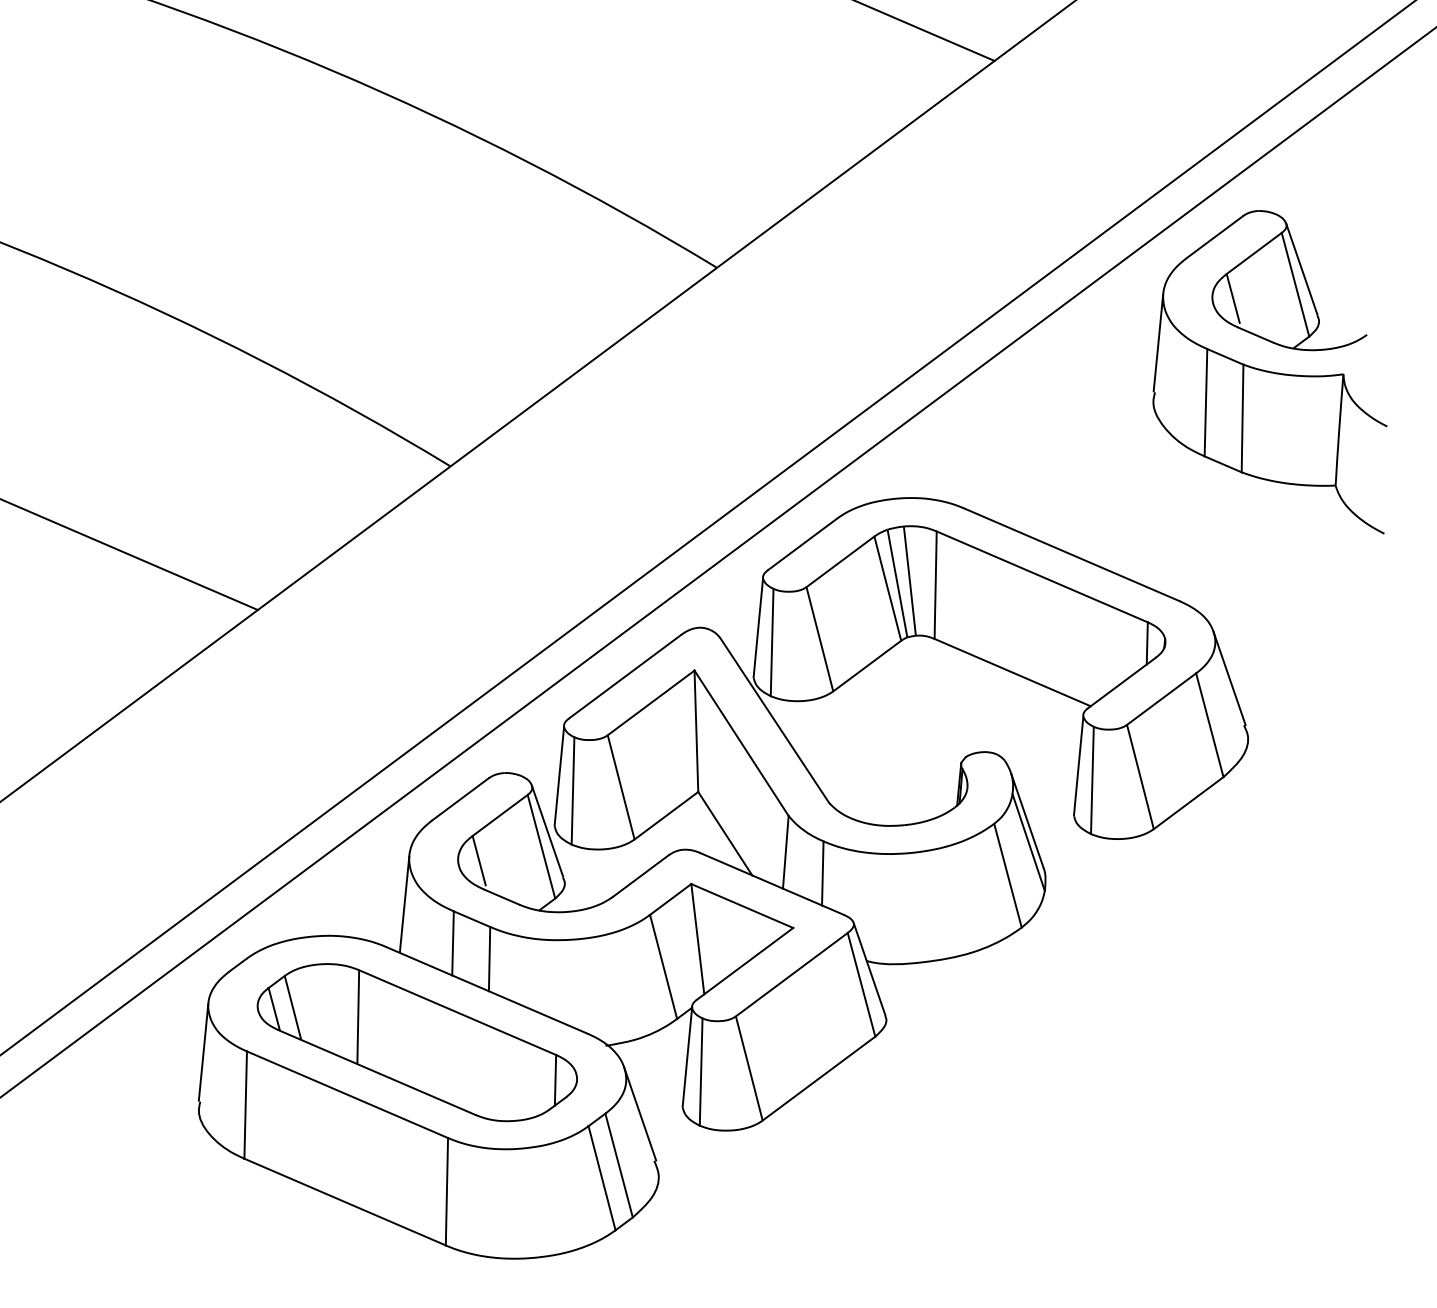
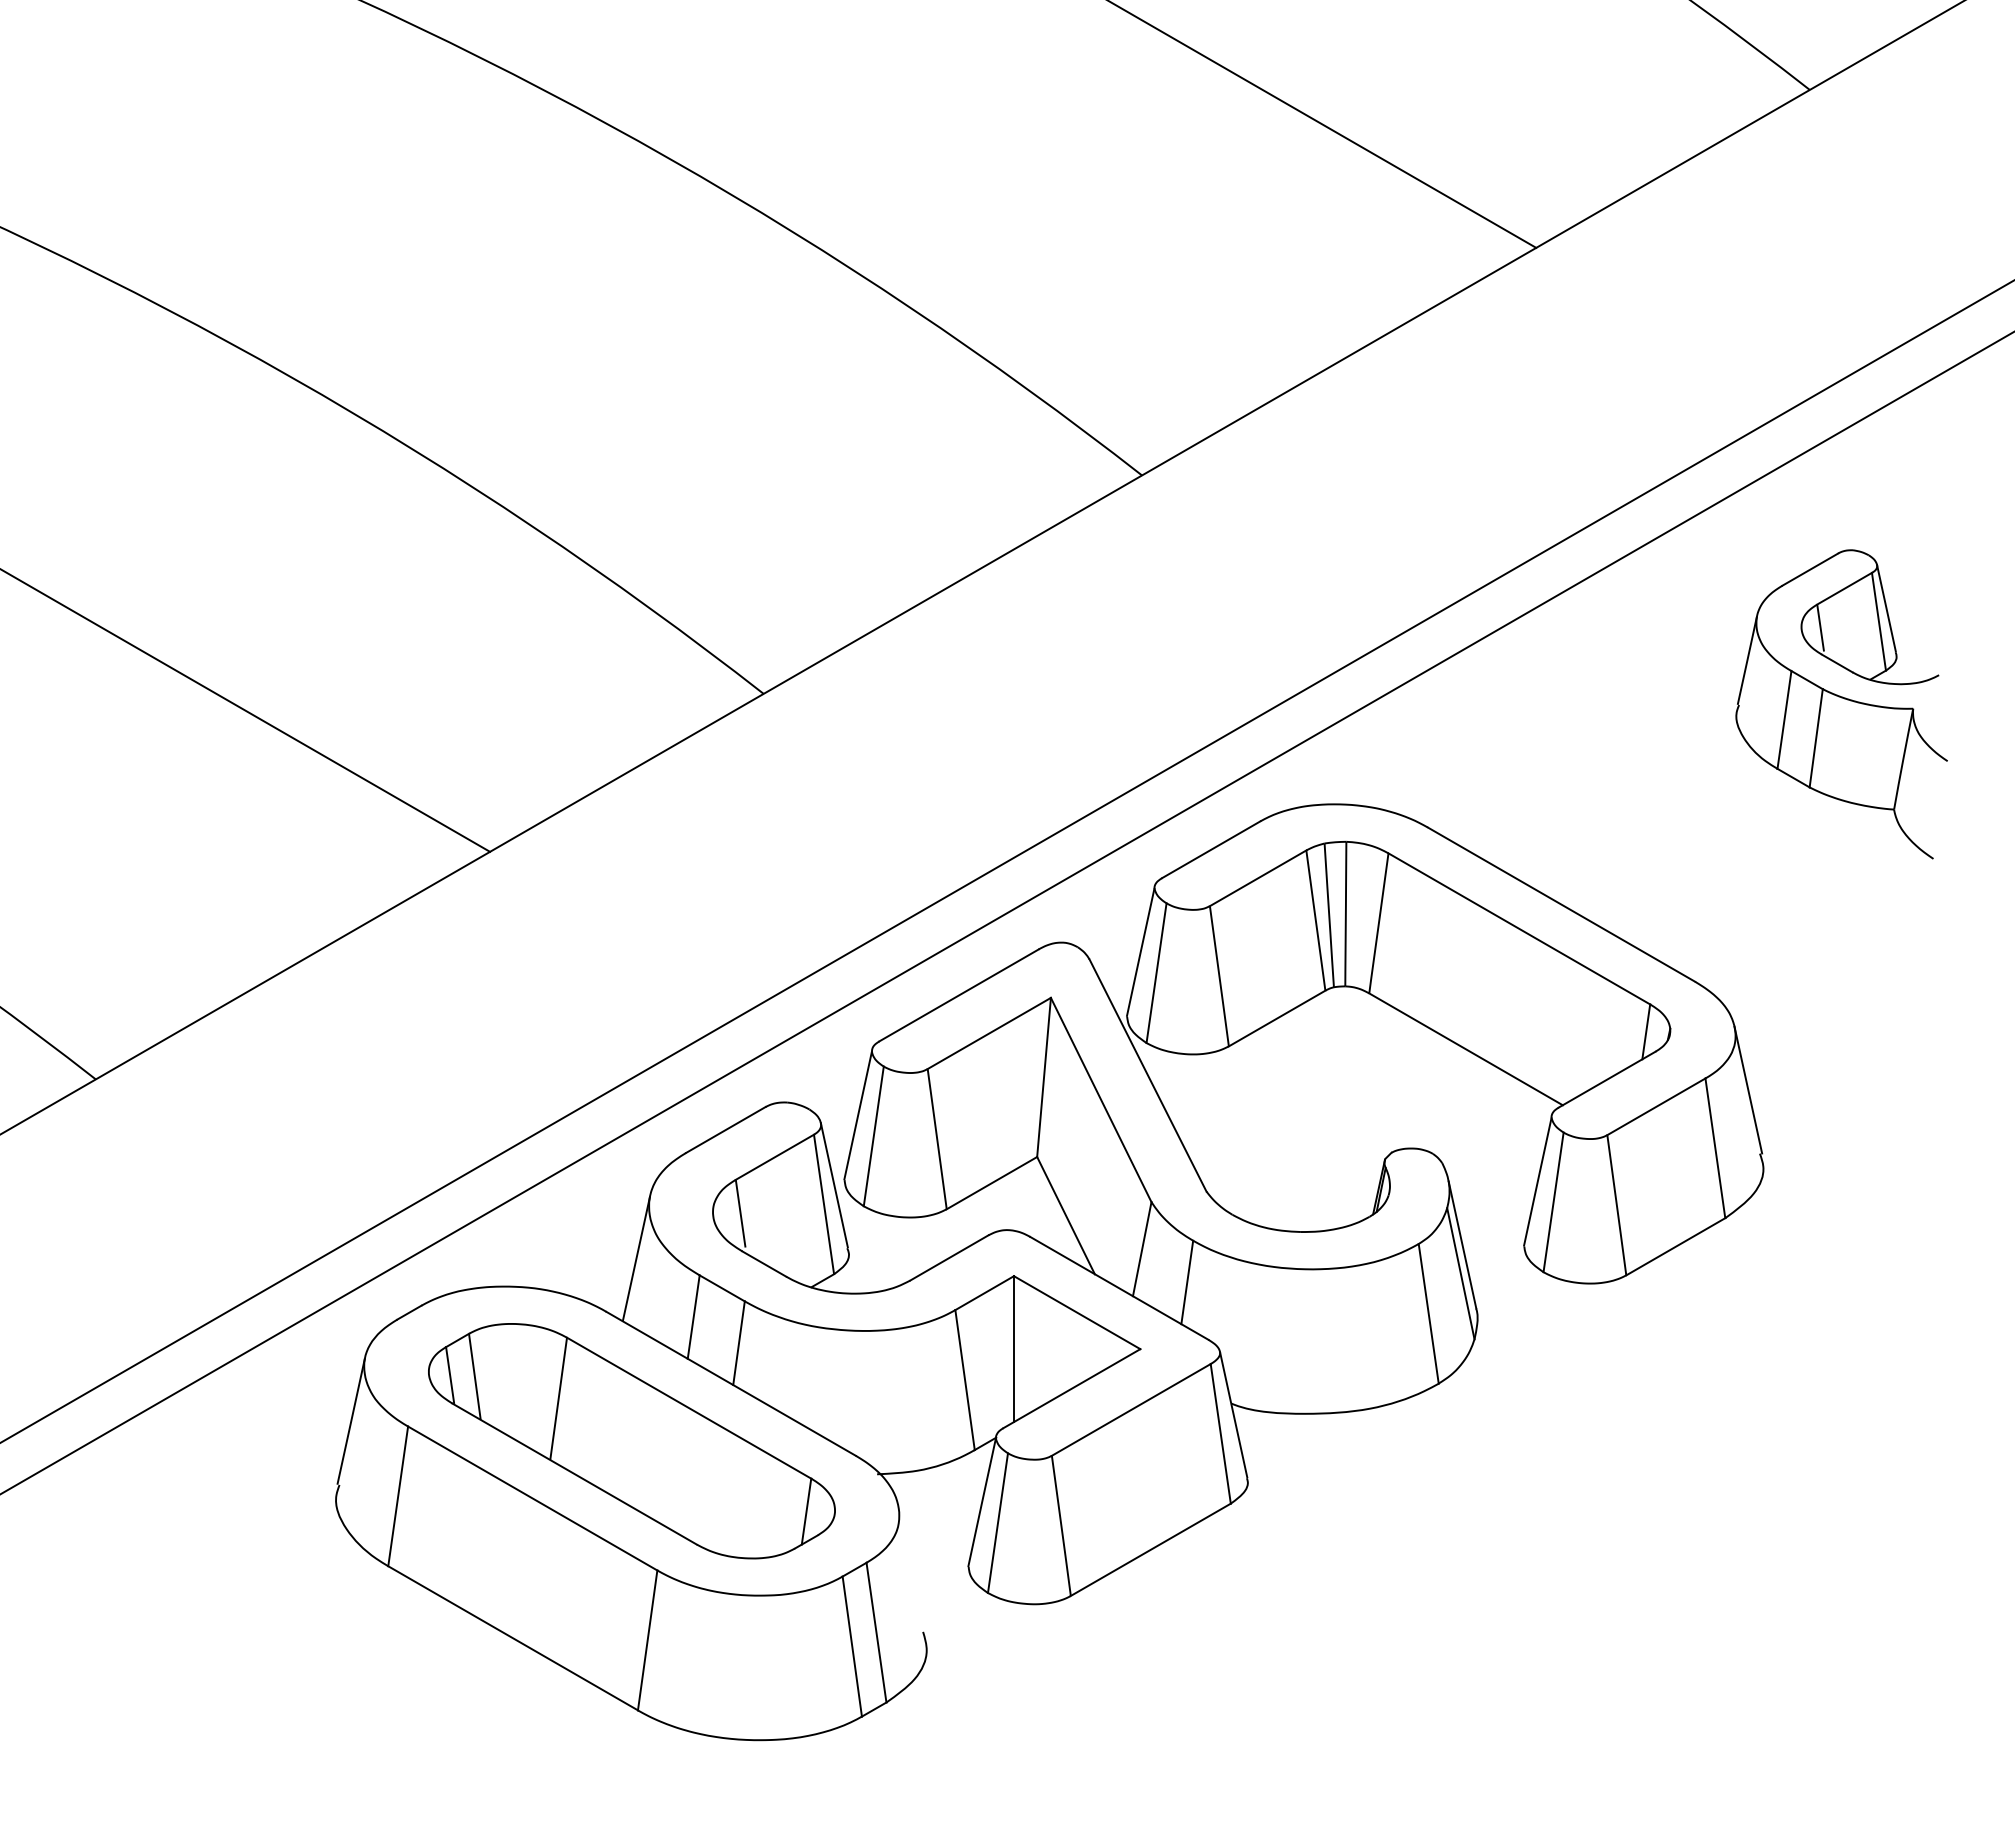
part: (1265, 378) -> (1841, 704), size x0.7
line: (639, 1113) -> (911, 1568), removed

